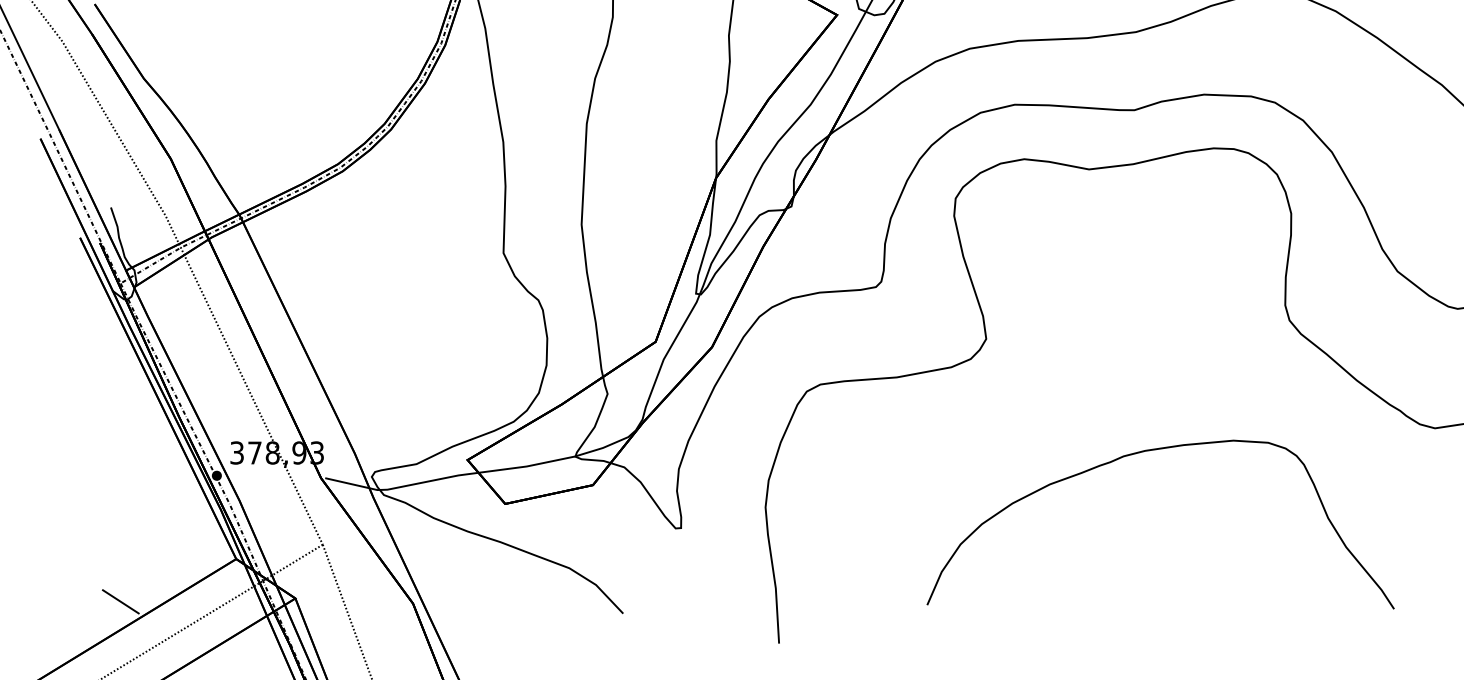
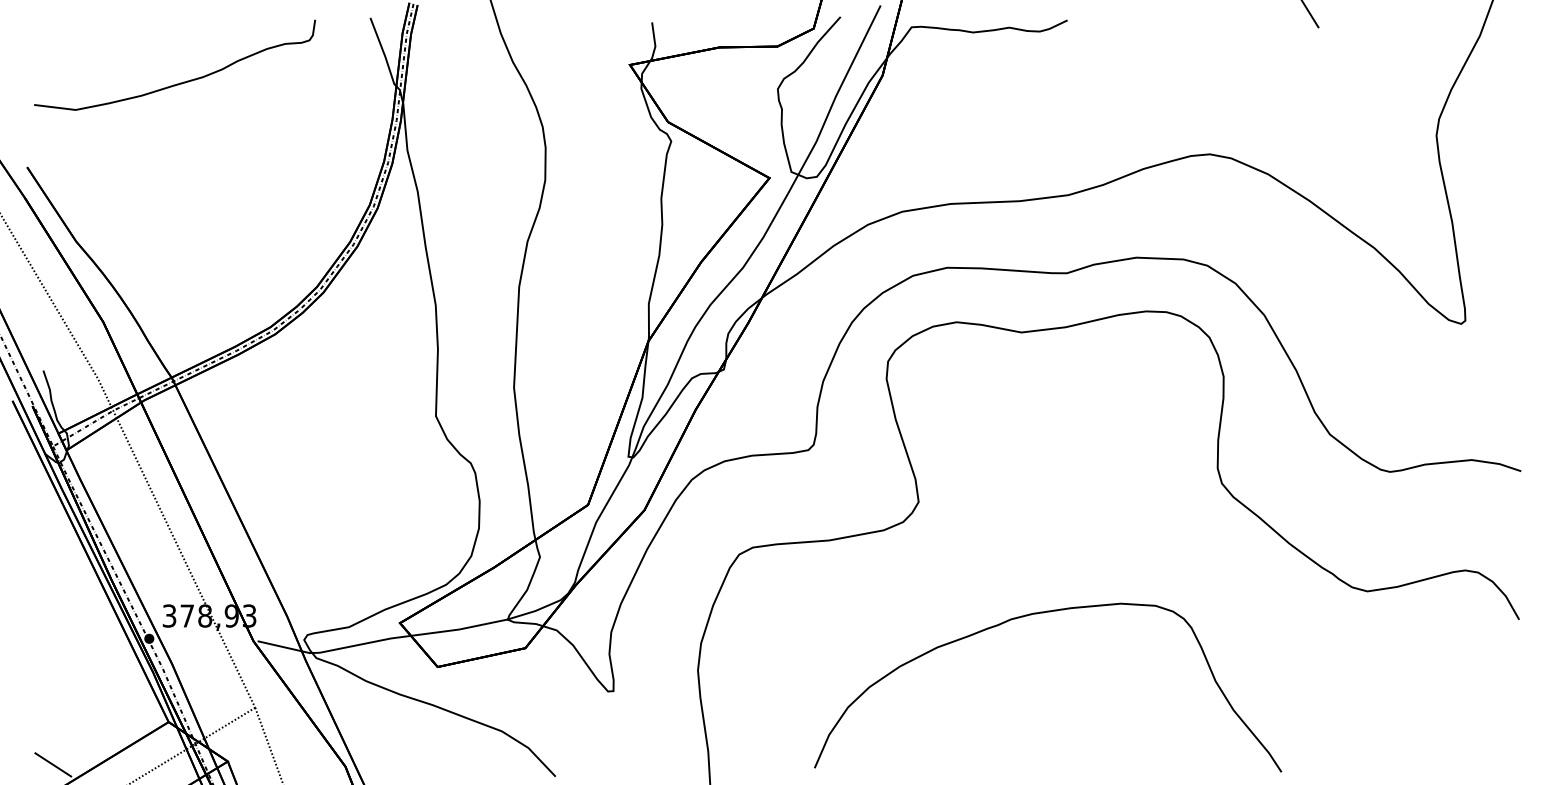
curve: (1150, 451) -> (1037, 614), moved

